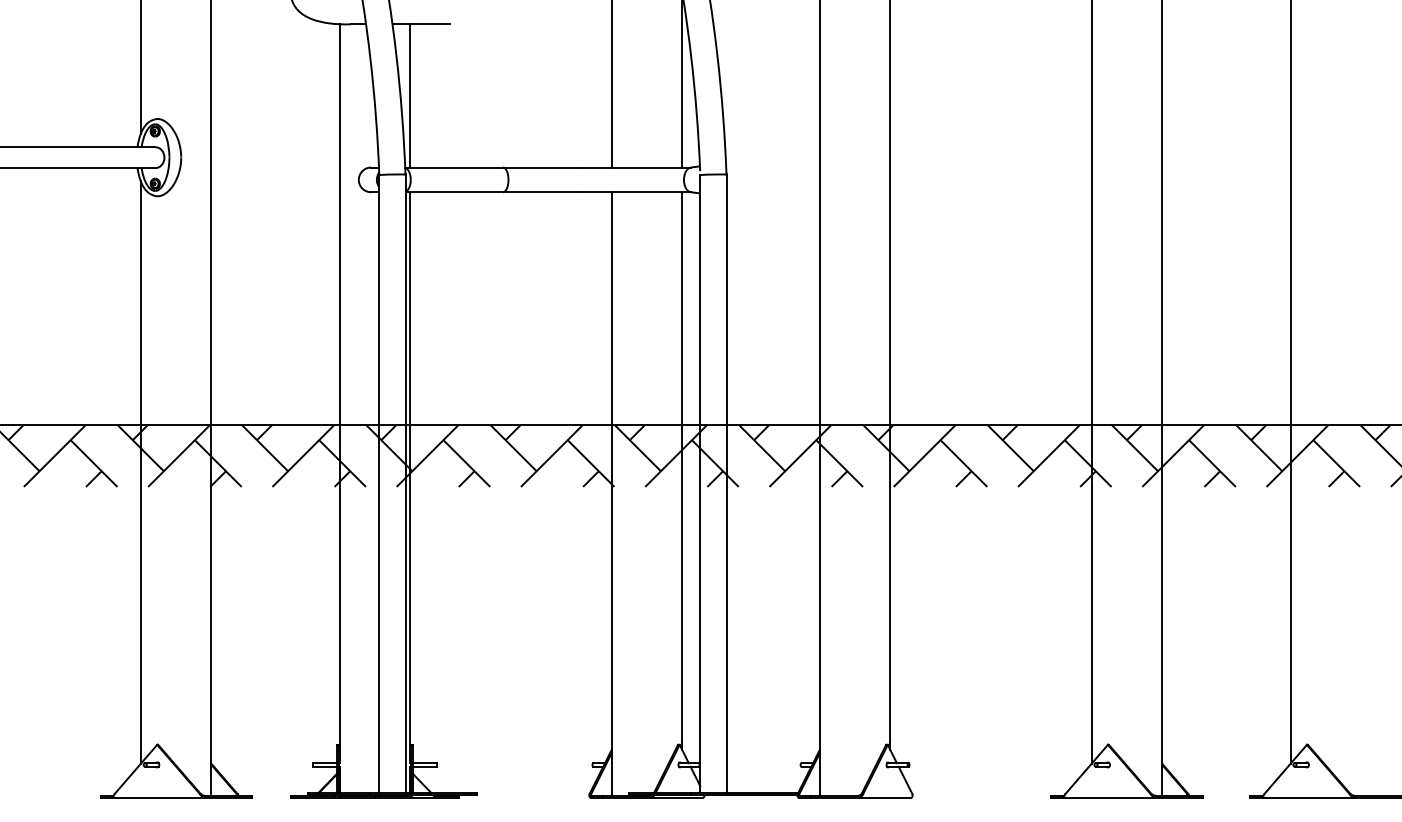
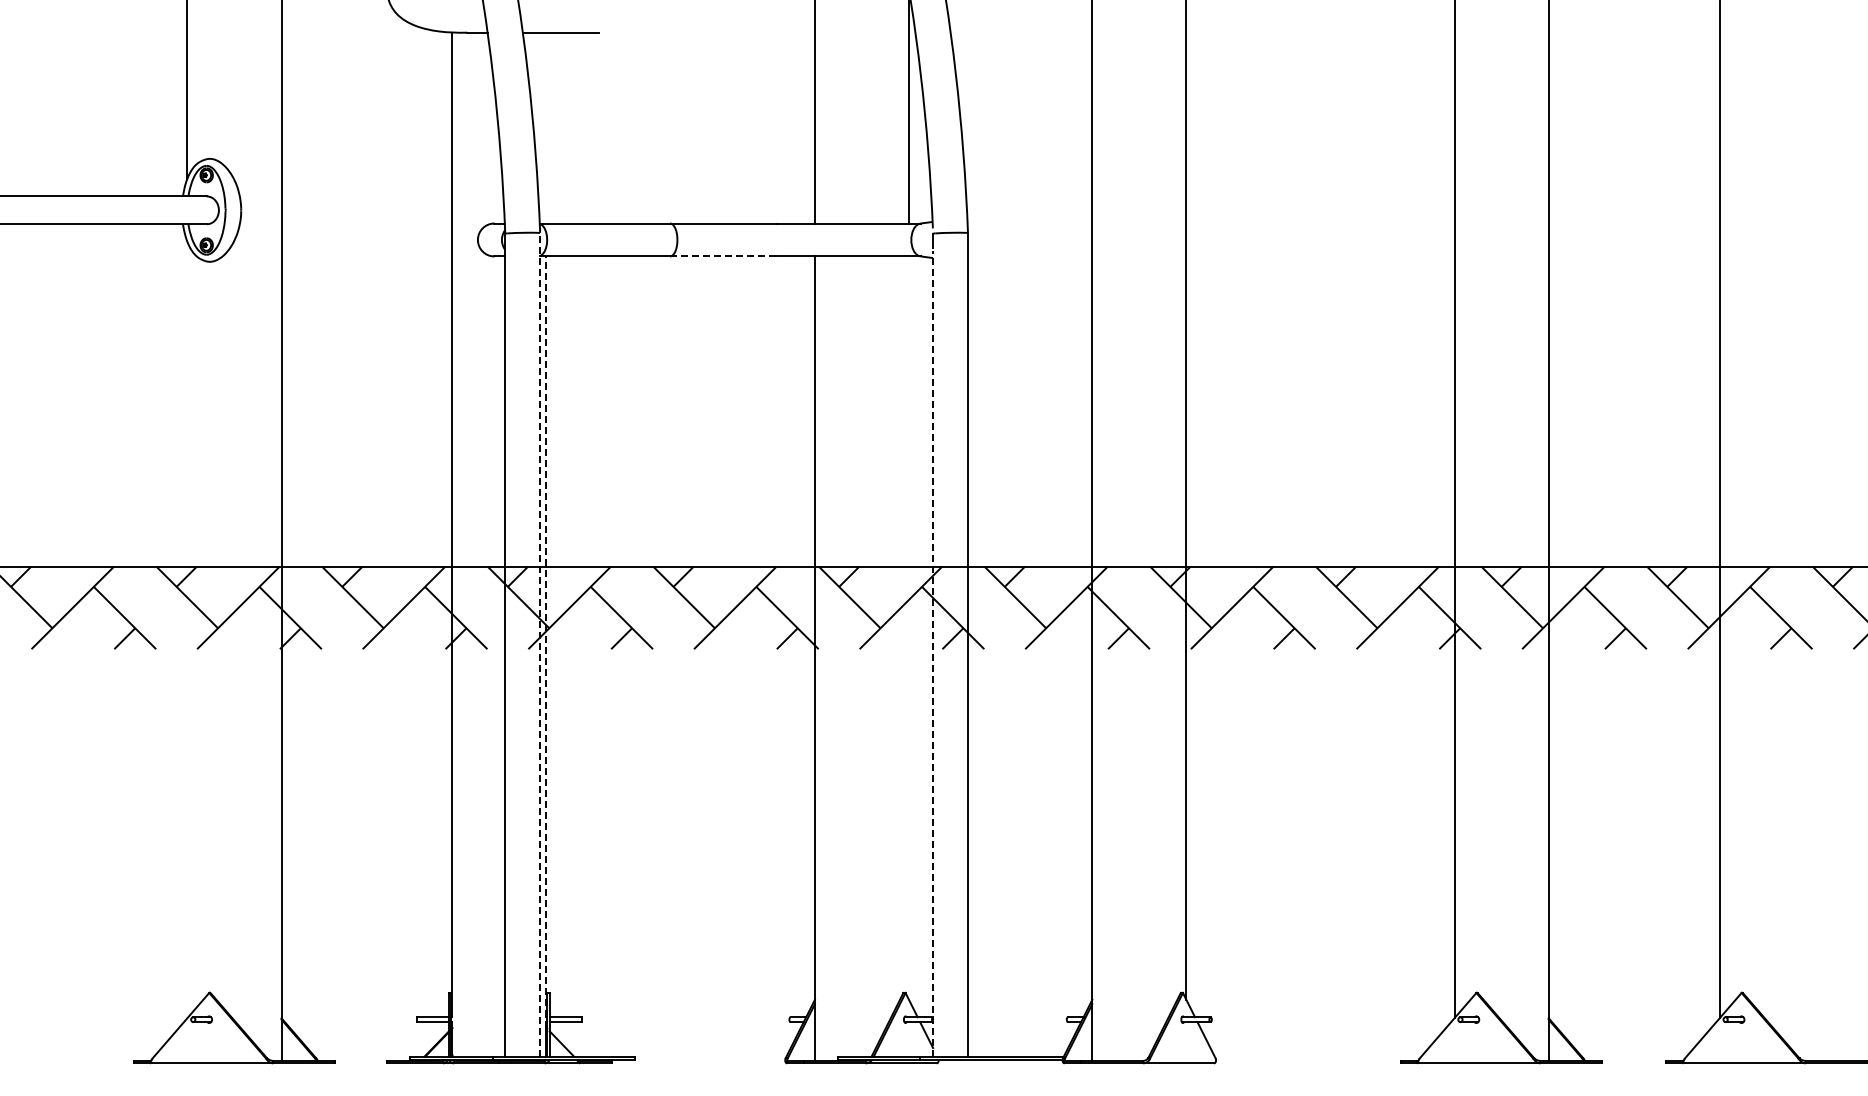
line: (410, 95) -> (546, 127), removed
line: (543, 192) -> (723, 256), solid -> dashed
line: (682, 470) -> (909, 627), removed
line: (140, 472) -> (187, 629), removed
line: (410, 477) -> (546, 636), solid -> dashed
line: (405, 483) -> (540, 644), solid -> dashed
line: (700, 490) -> (933, 653), solid -> dashed

